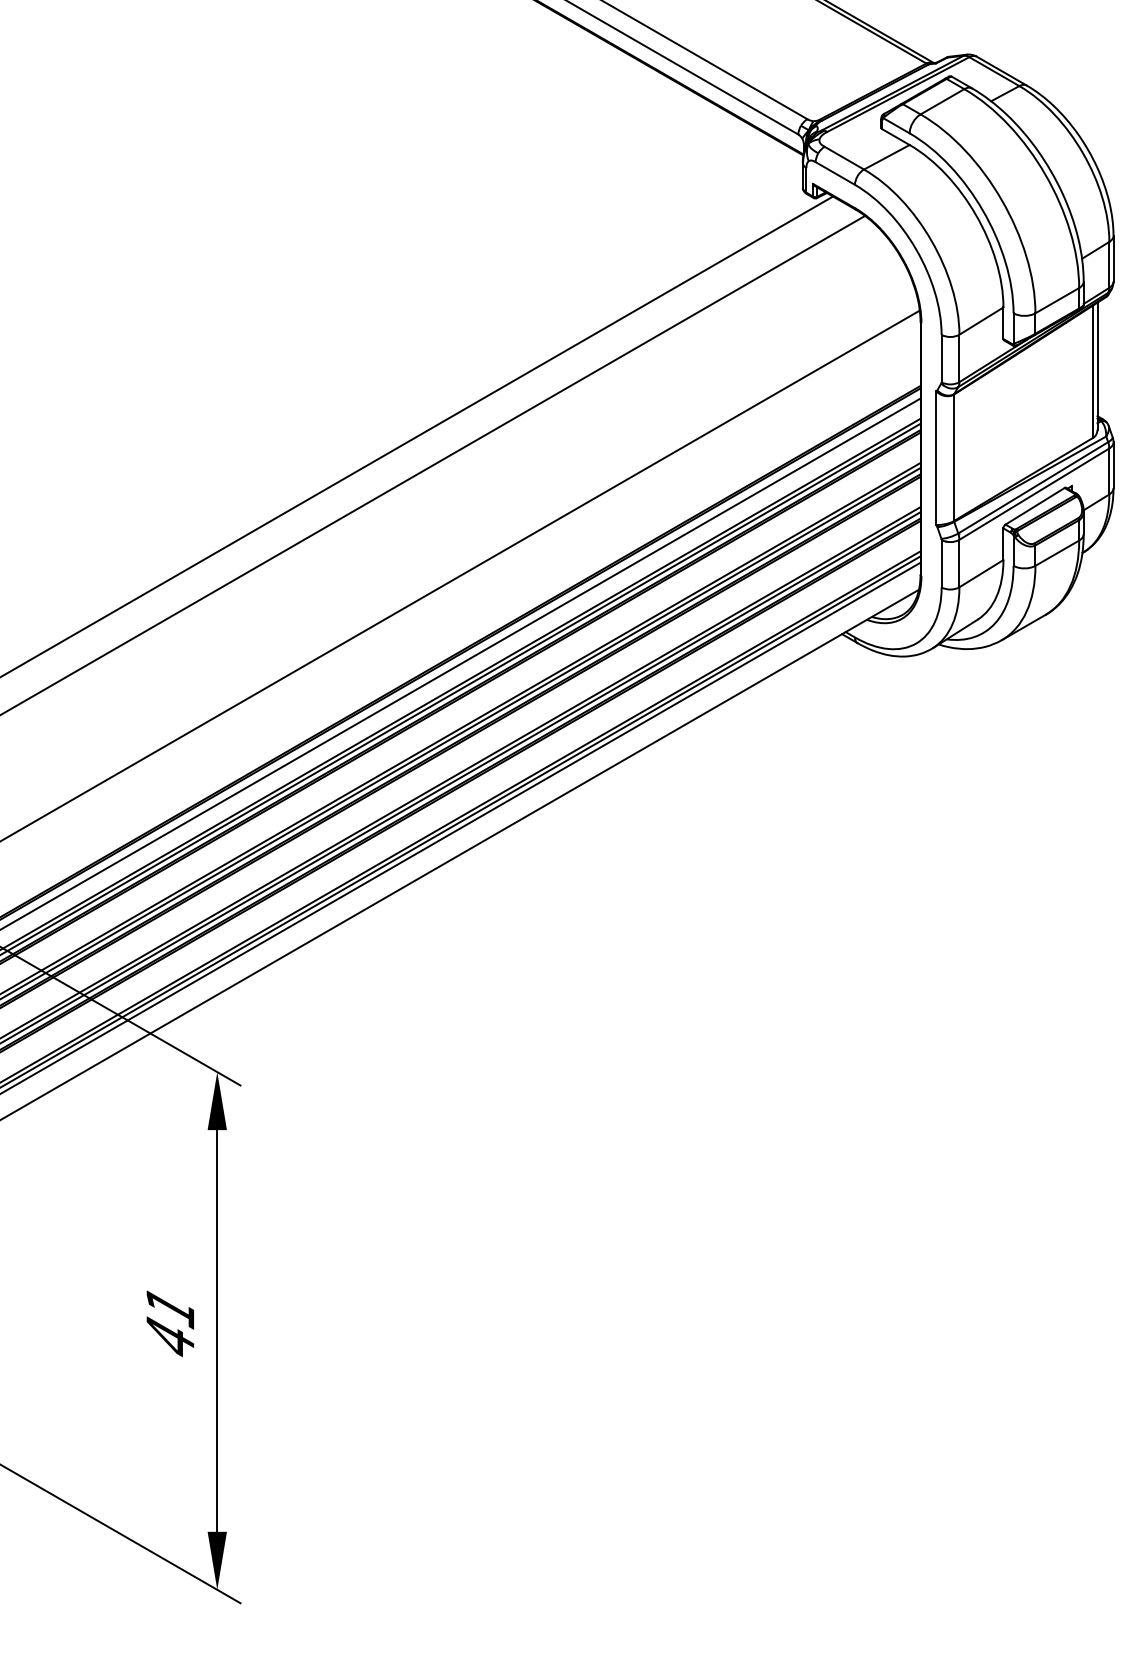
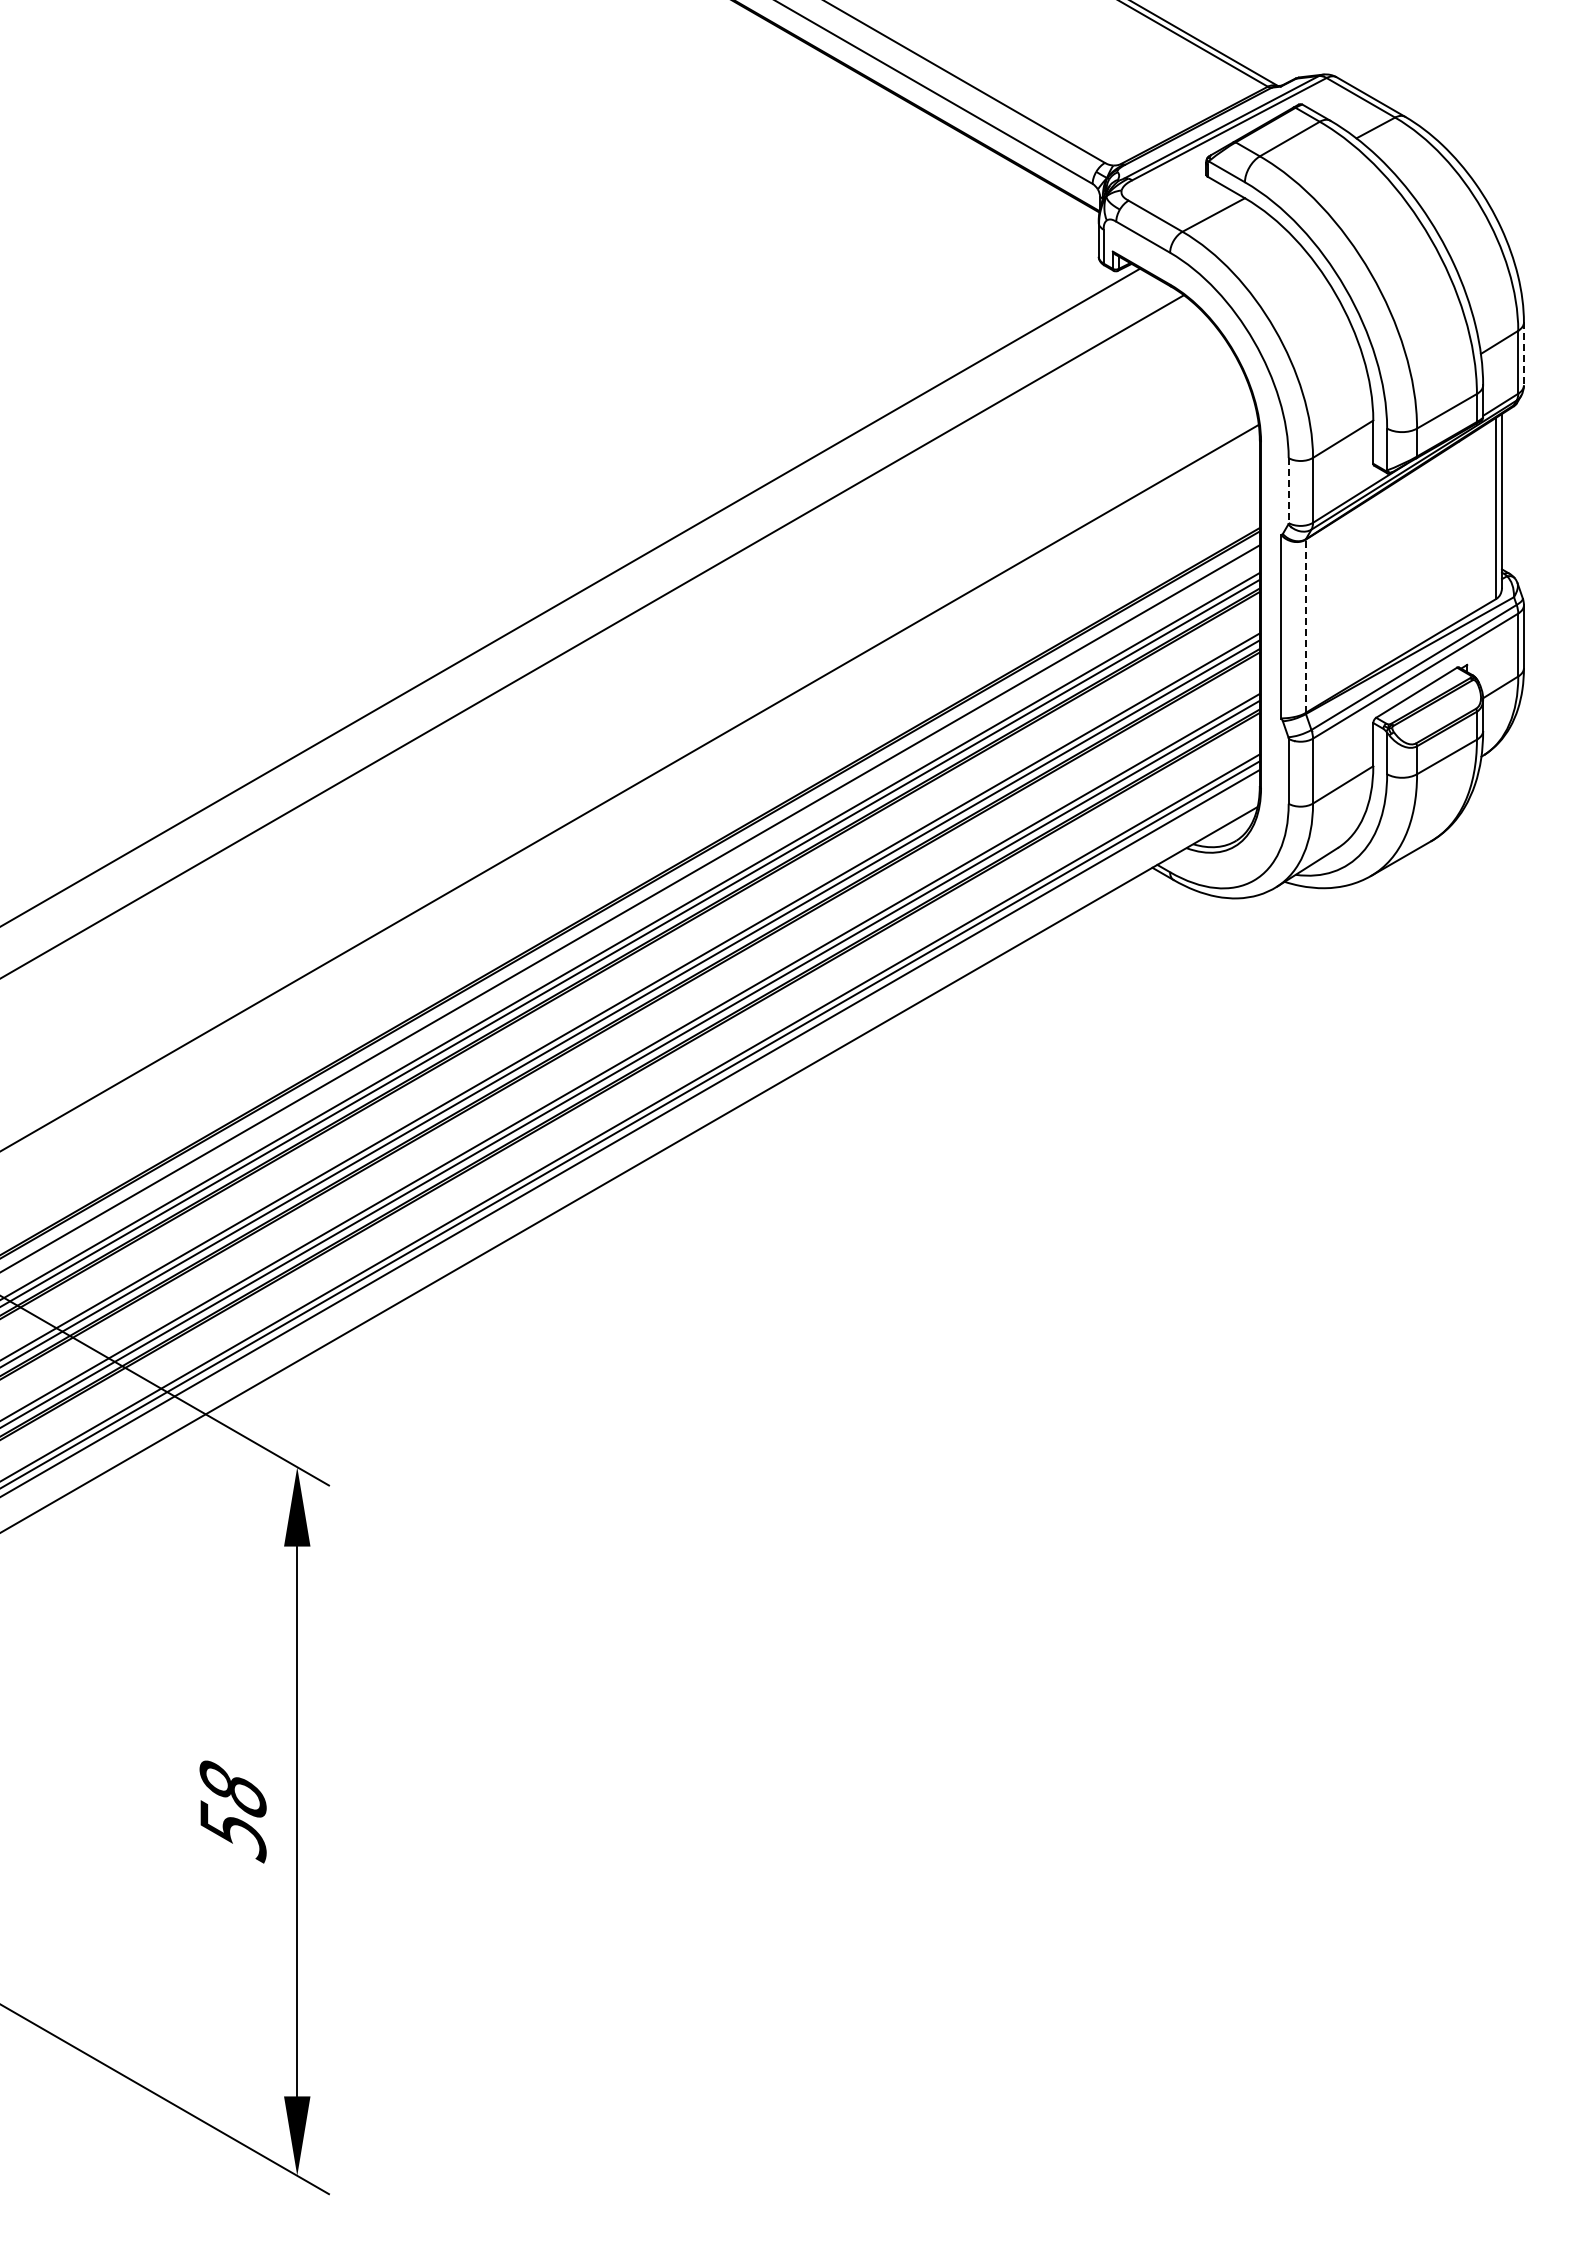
line: (1113, 259) -> (1523, 354), solid -> dashed
line: (941, 359) -> (1288, 491), solid -> dashed
line: (953, 457) -> (1305, 626), solid -> dashed
text: (169, 1323) -> (232, 1811), 41 -> 58

